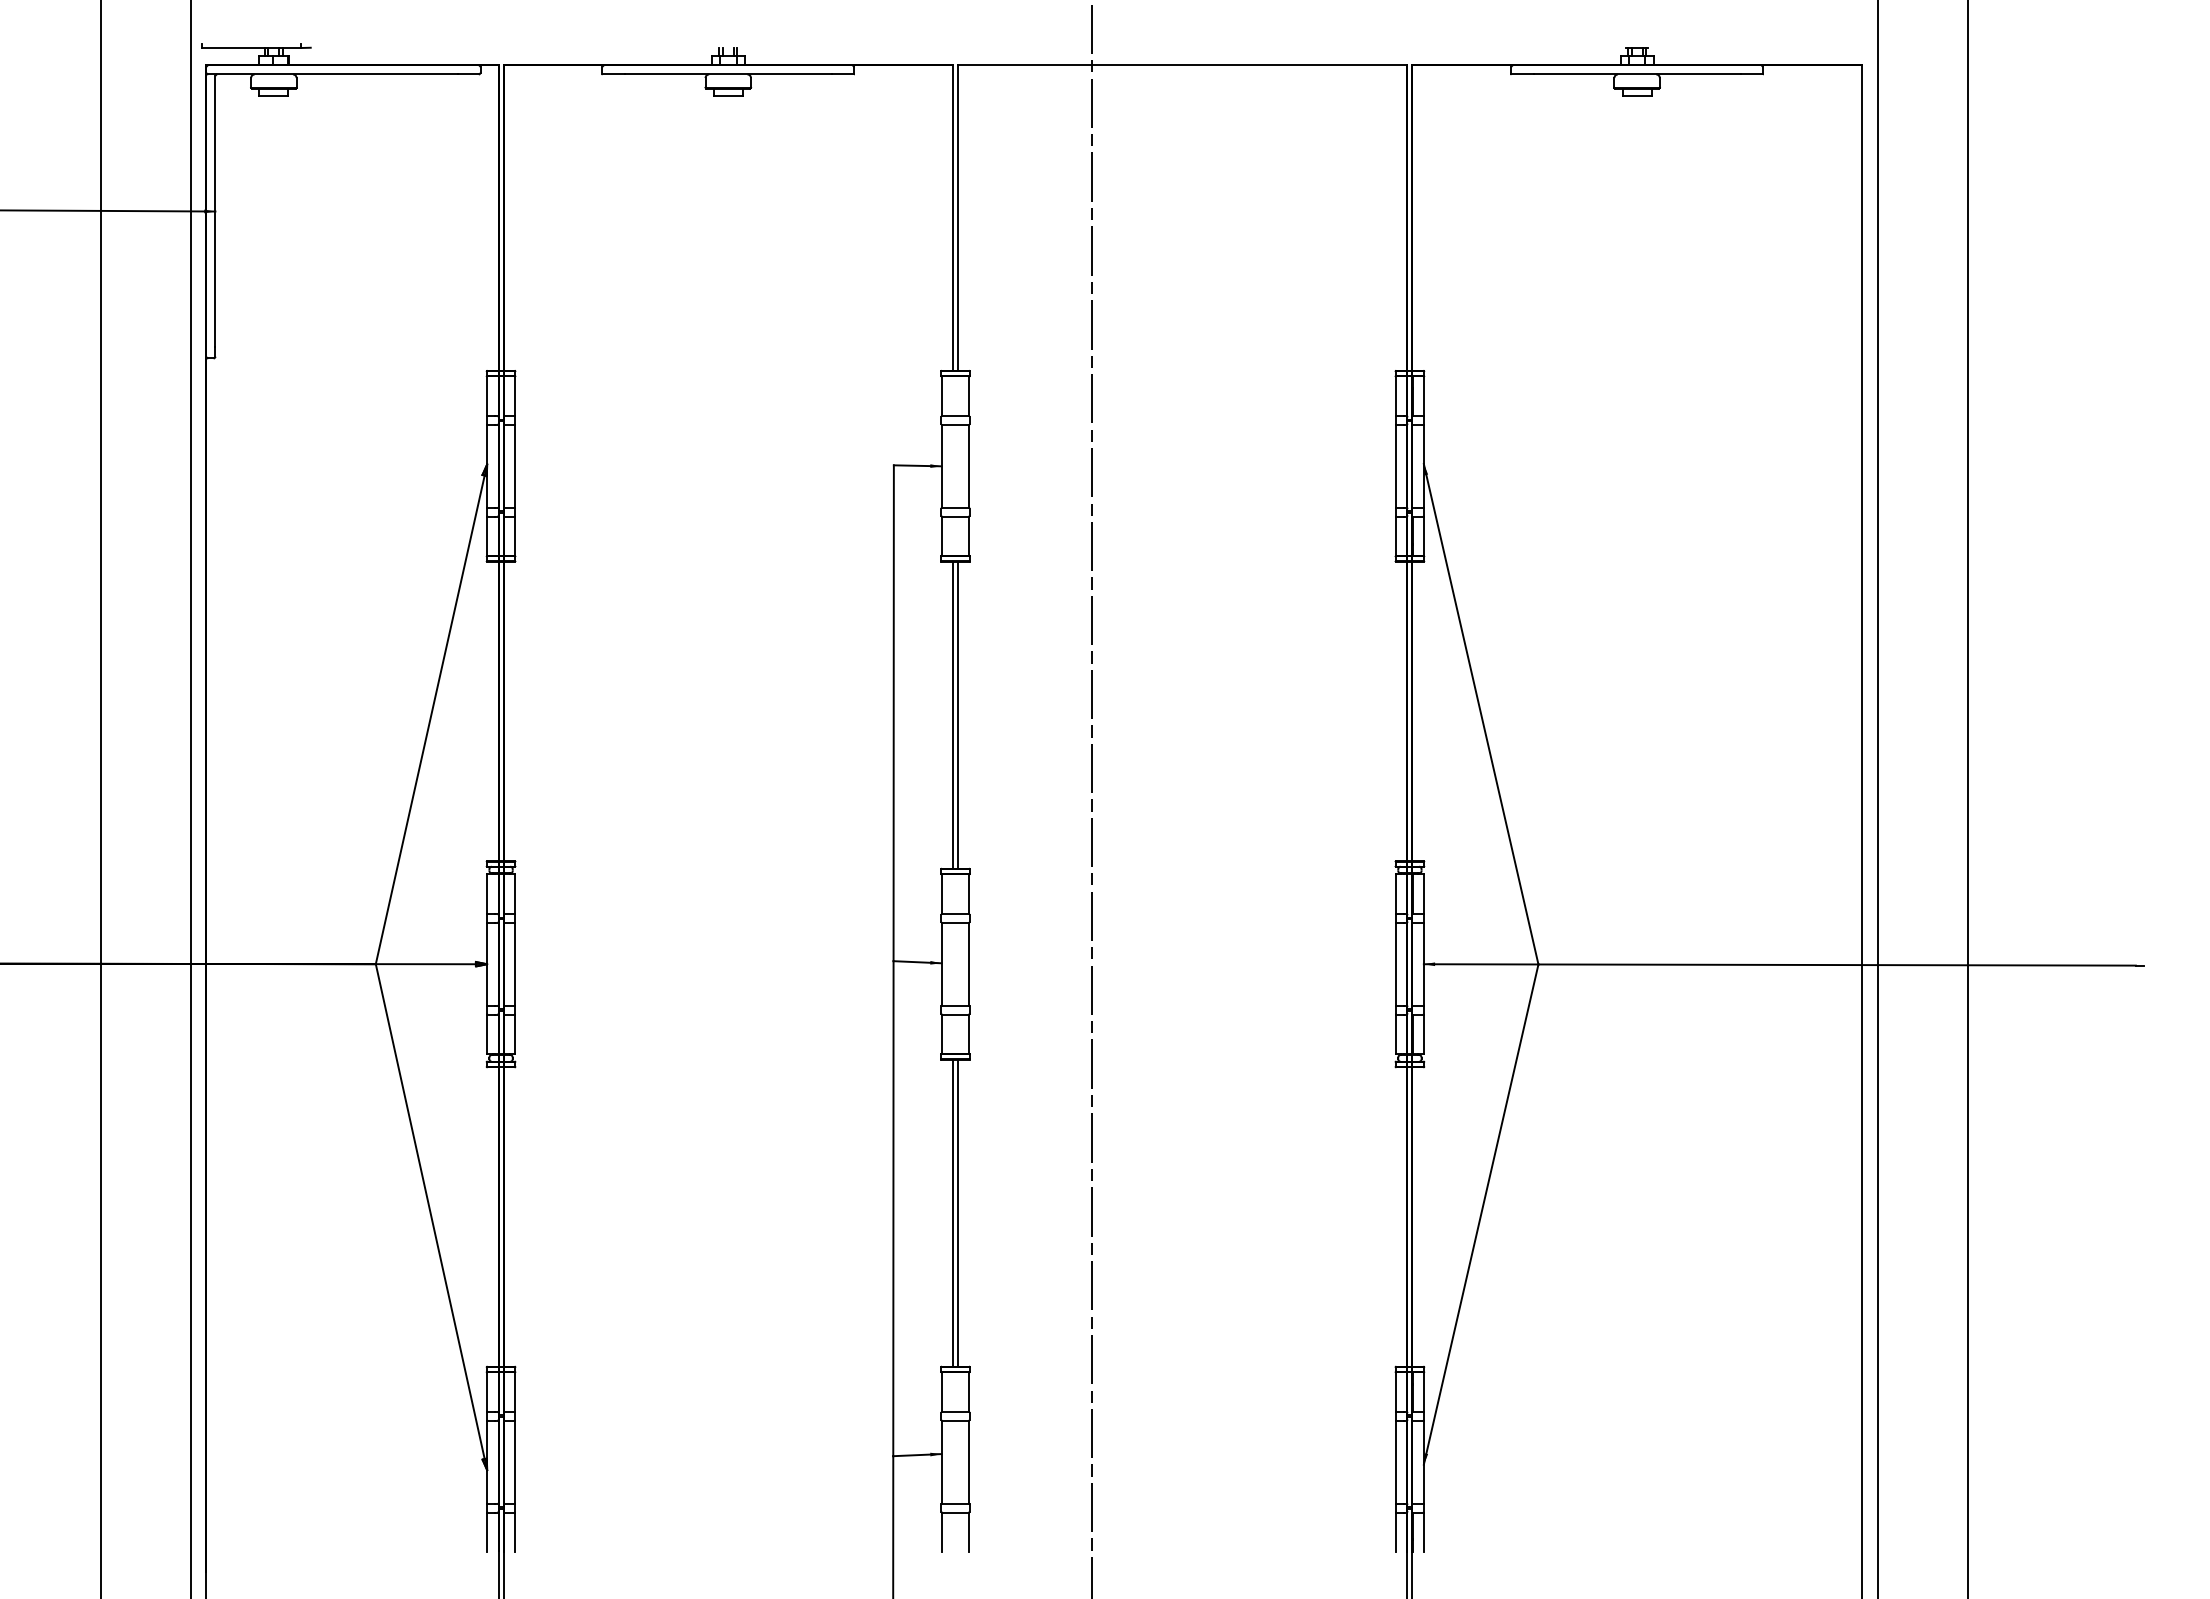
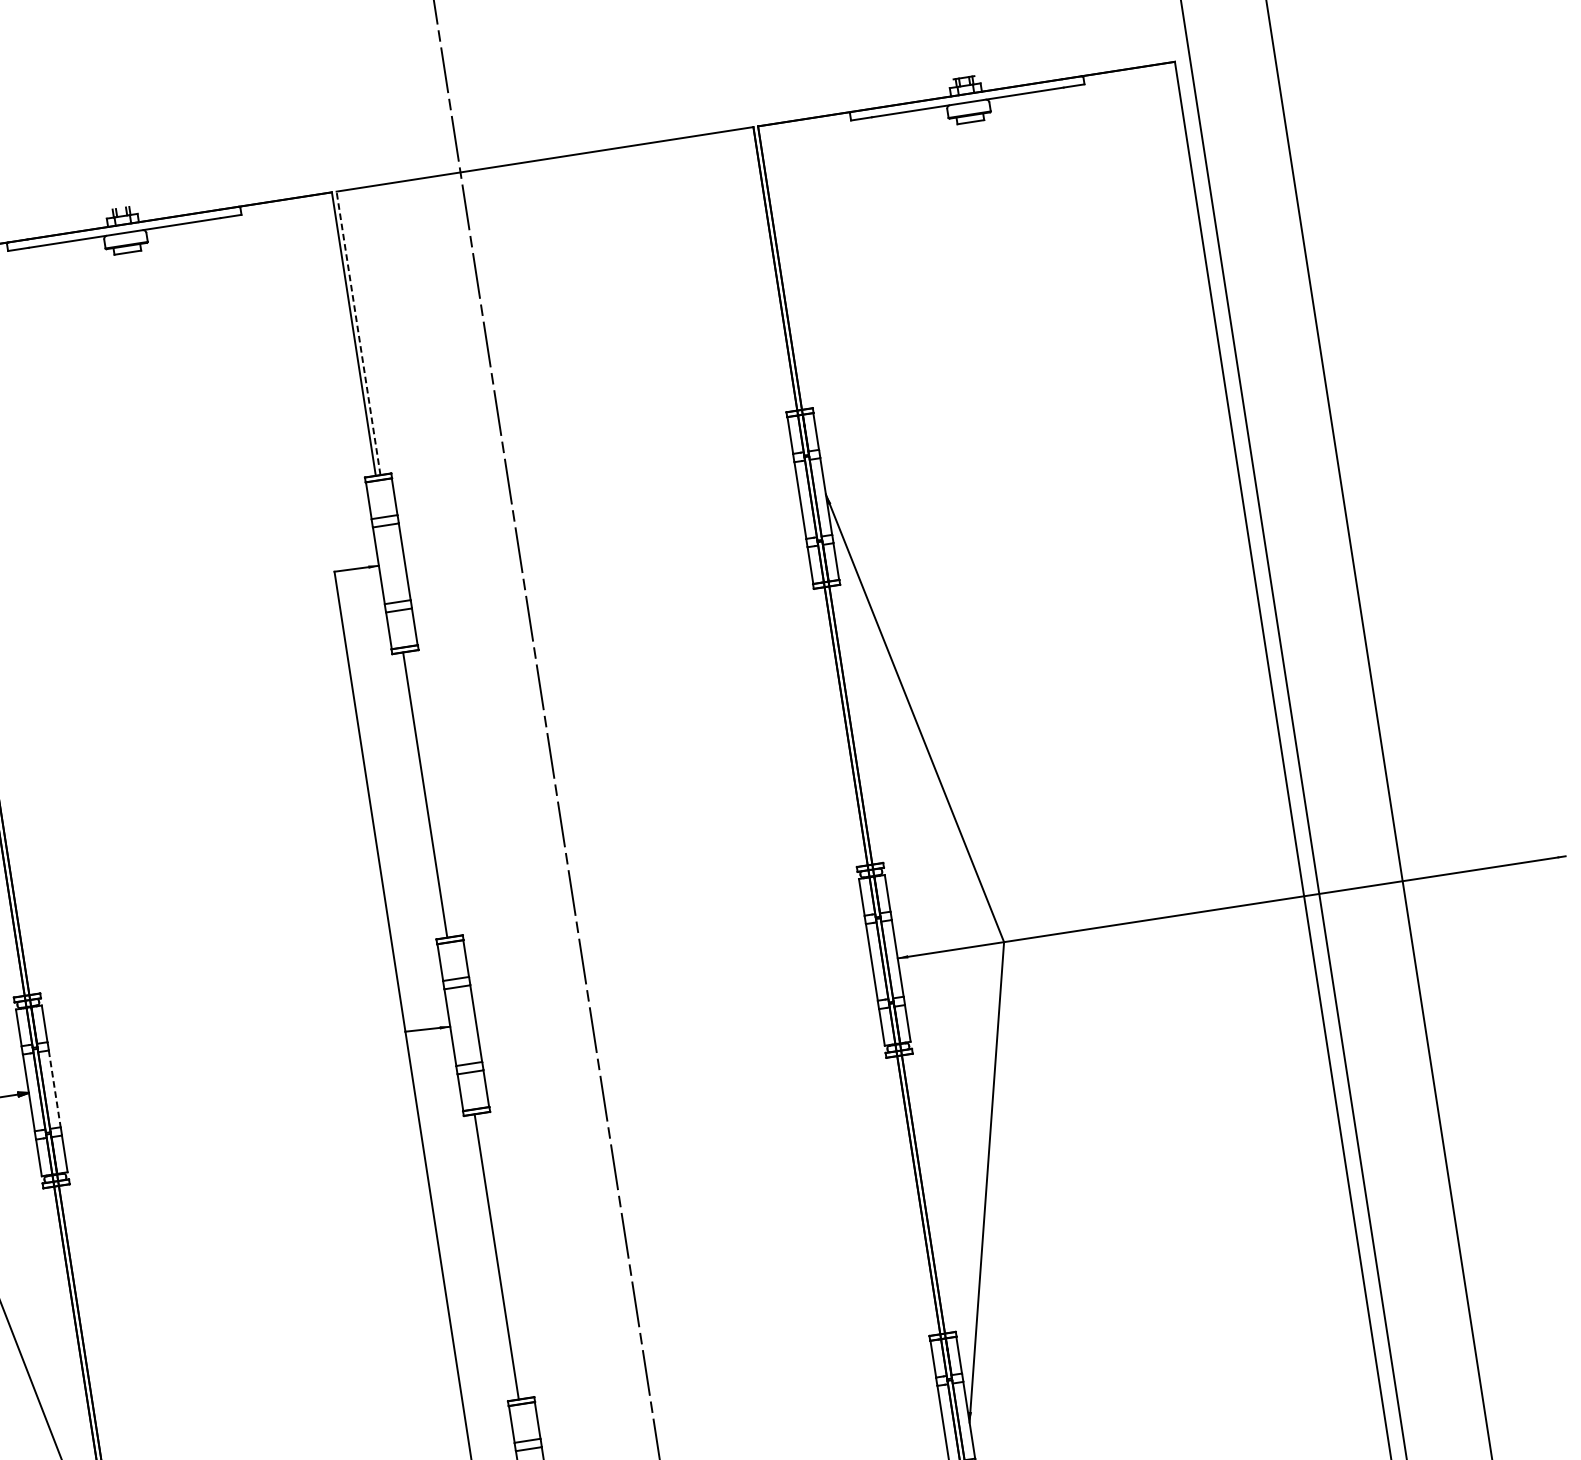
line: (958, 218) -> (359, 333), solid -> dashed
line: (958, 714) -> (430, 793), removed
line: (515, 964) -> (55, 1089), solid -> dashed
line: (958, 1212) -> (501, 1255), removed

